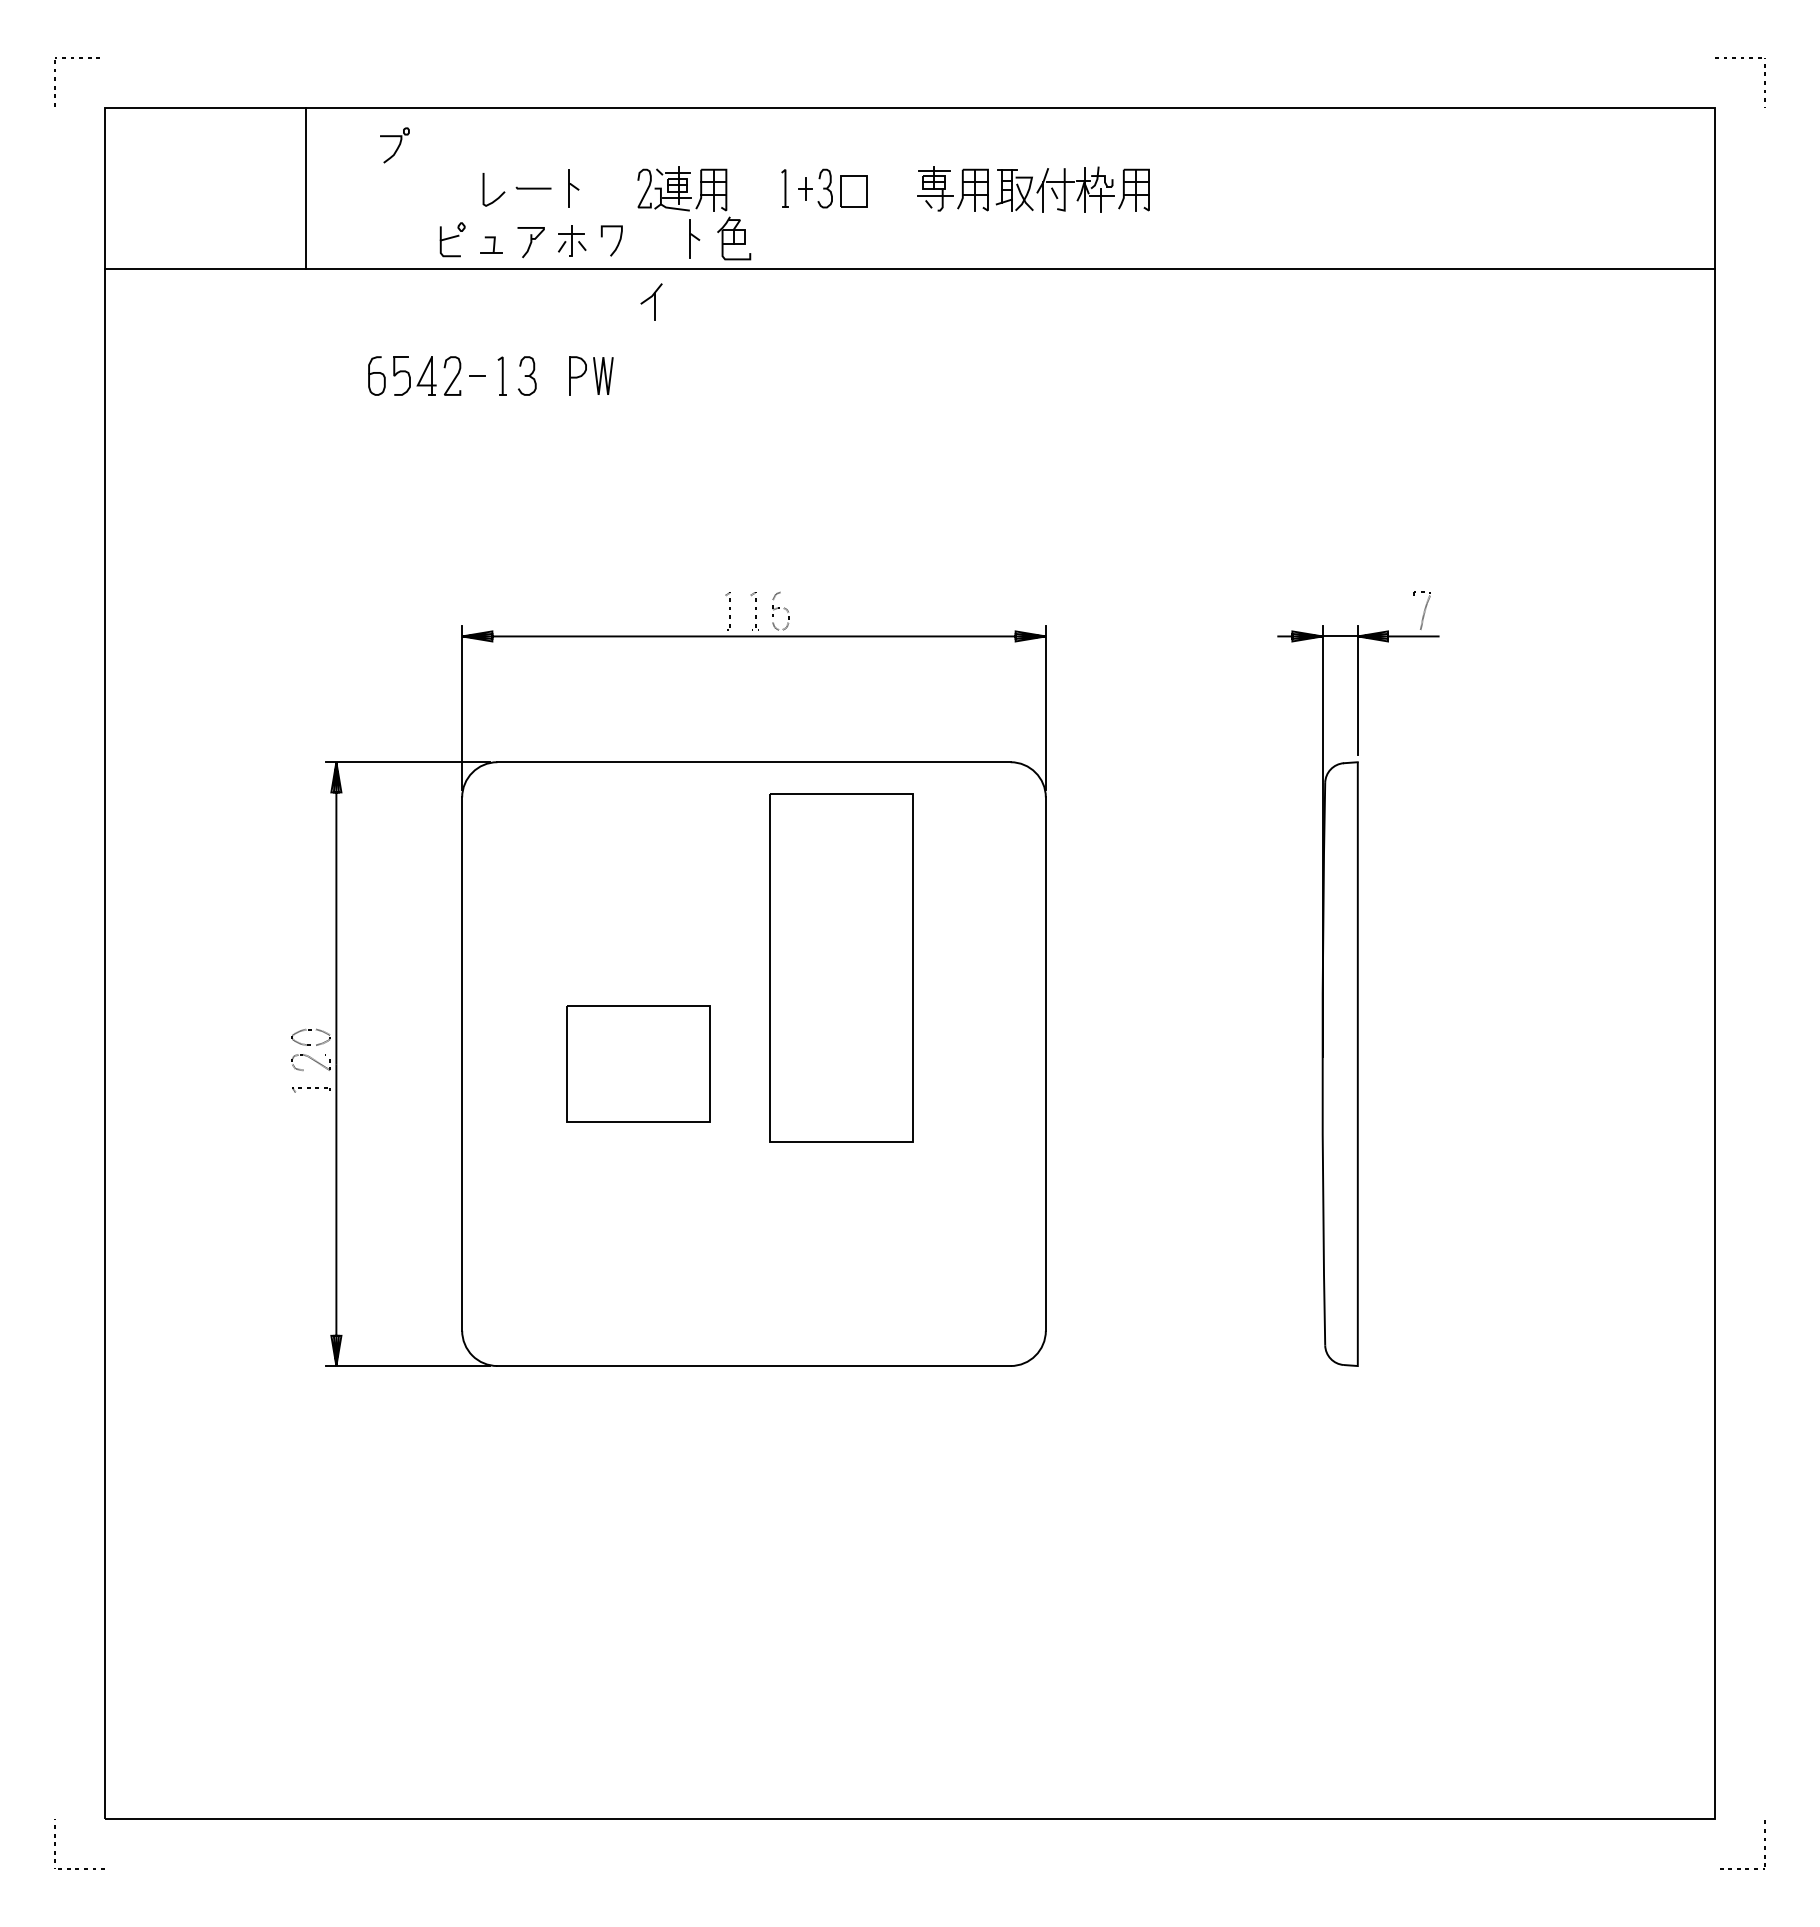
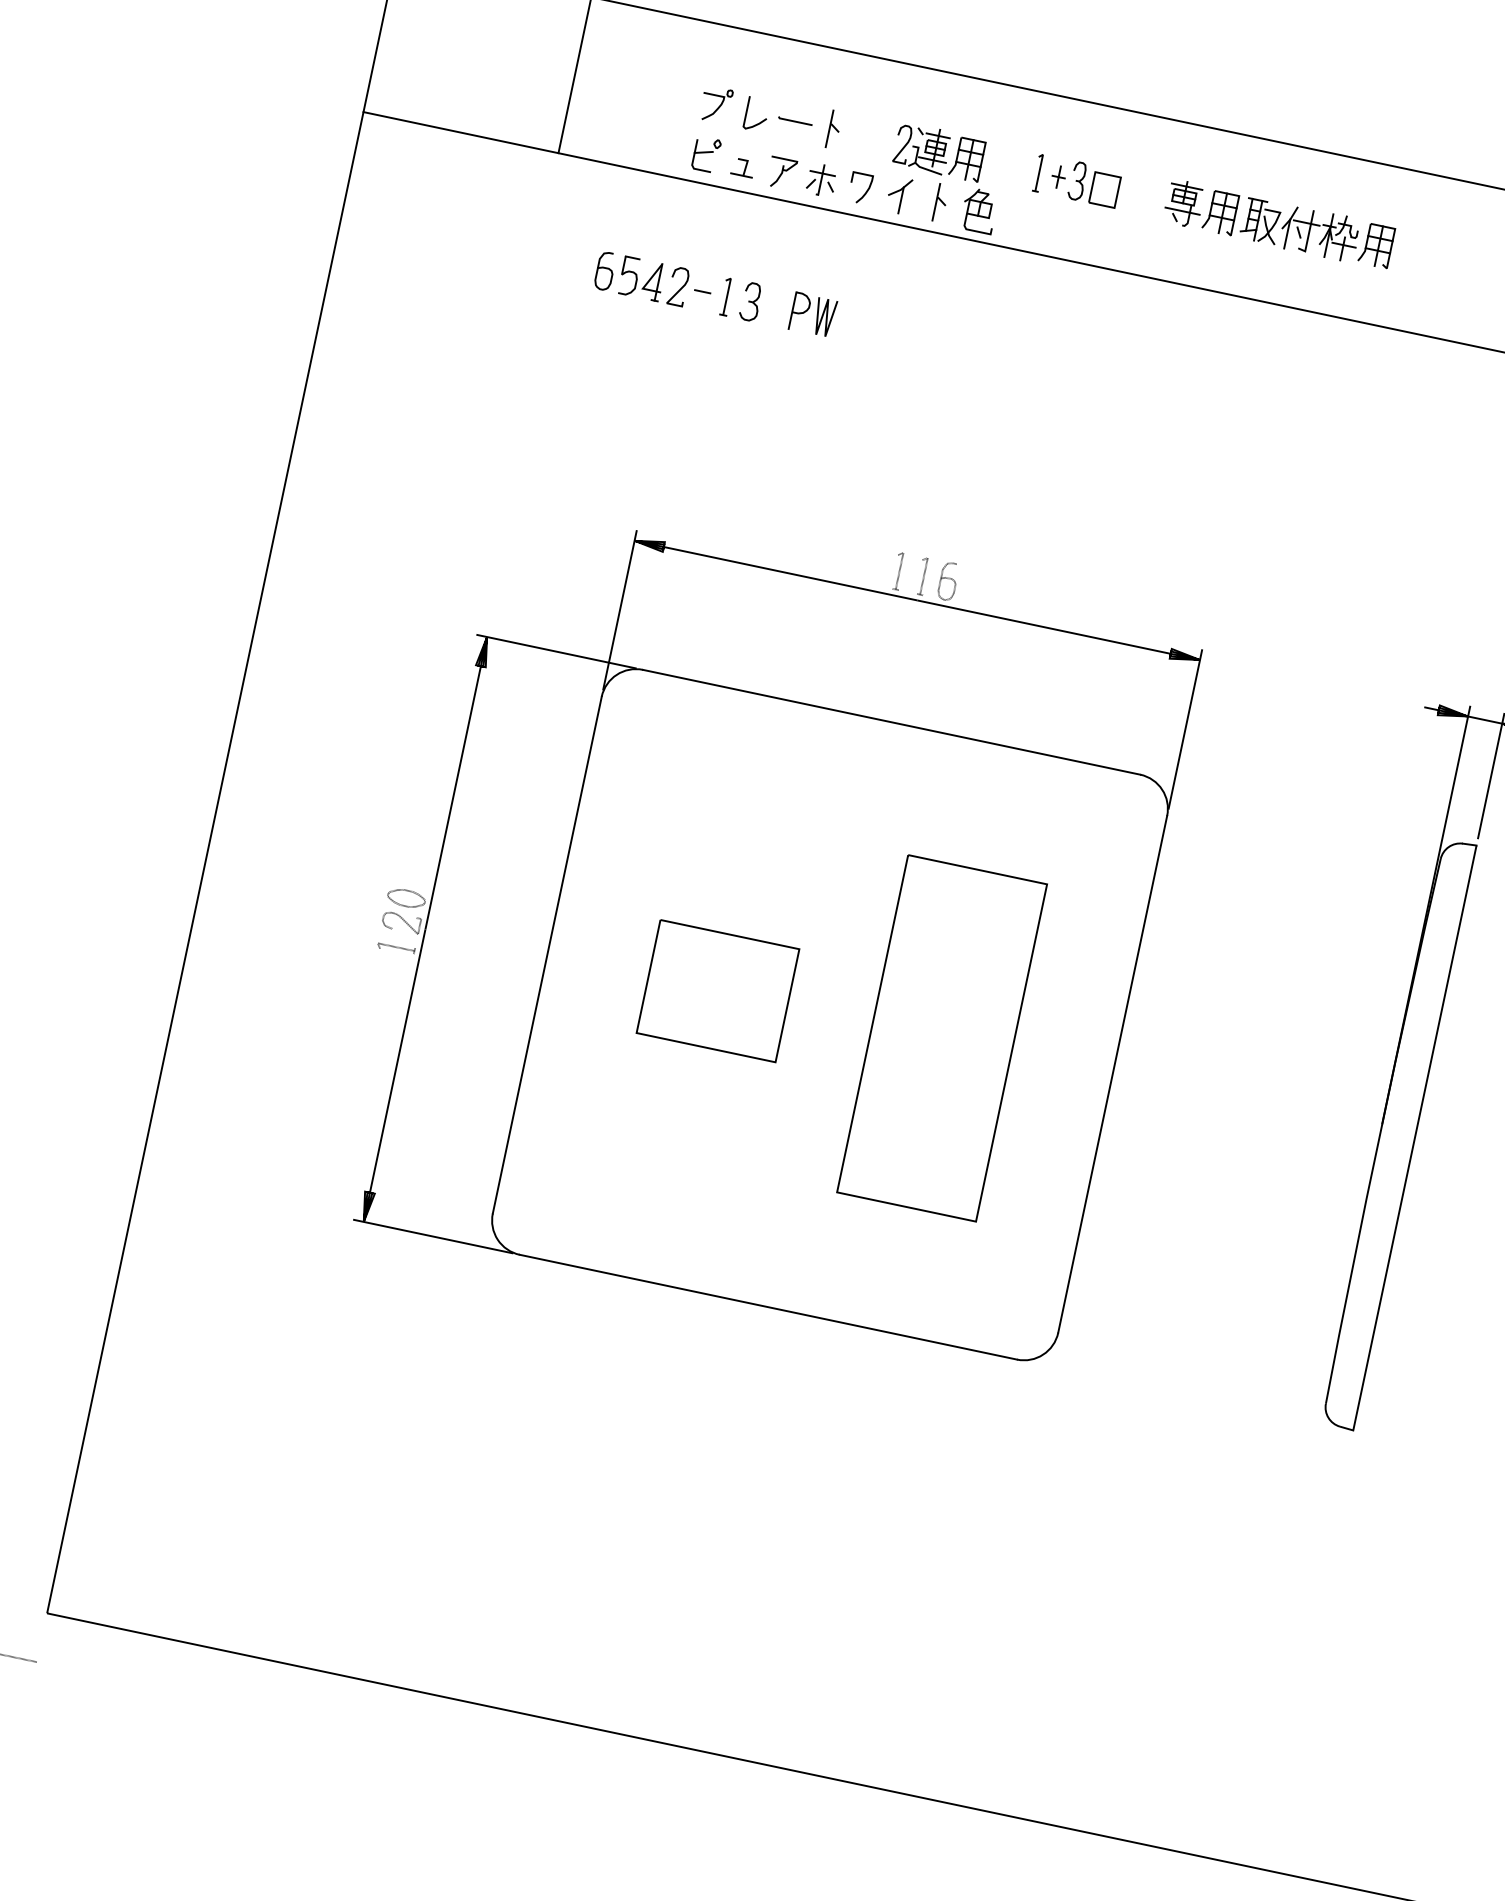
part: (394, 145) -> (715, 104), moved
part: (651, 301) -> (899, 194), moved
part: (841, 967) -> (942, 1037), moved

